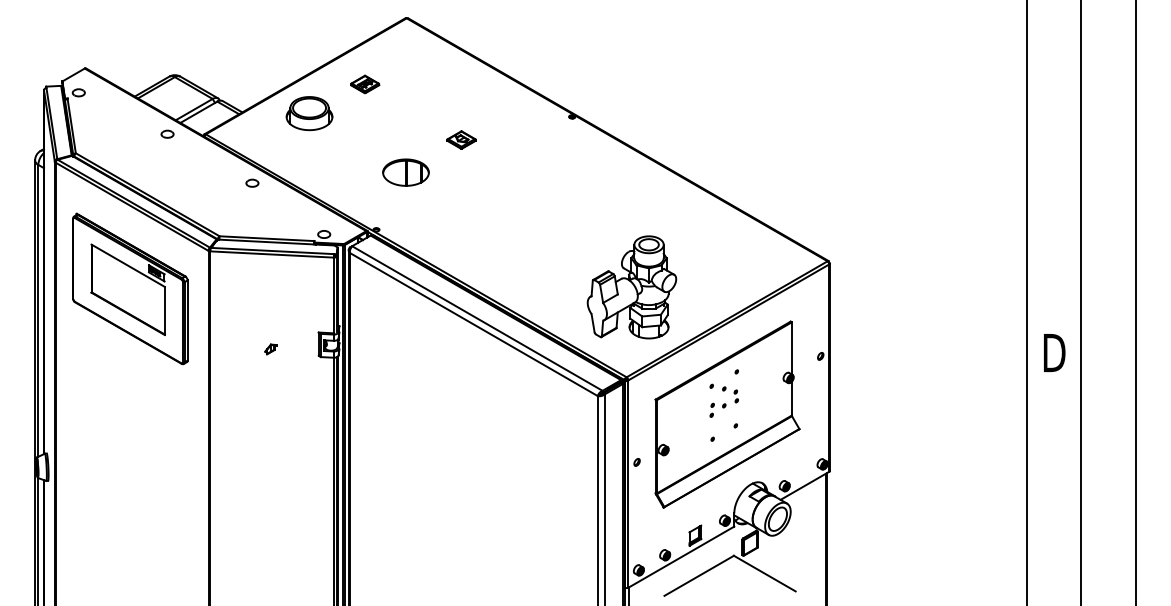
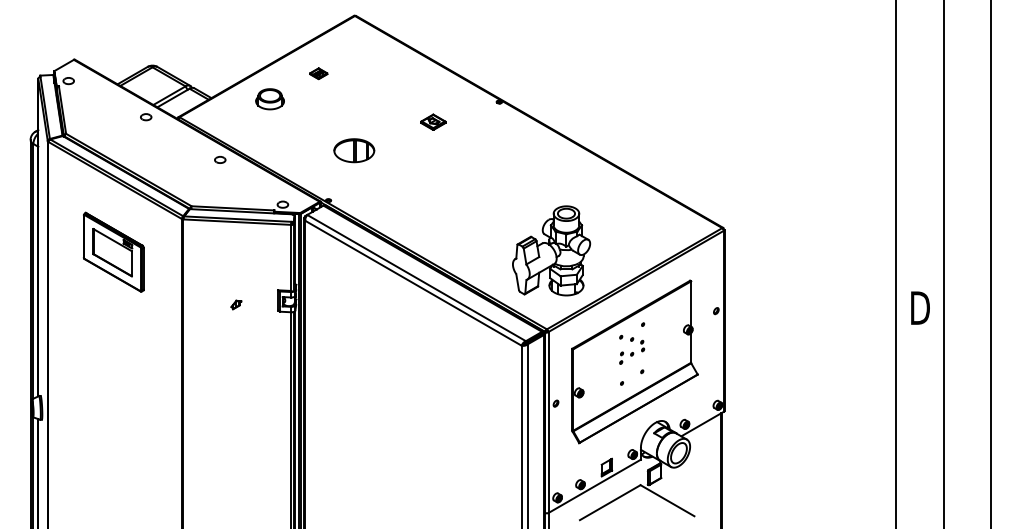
part: (365, 84) -> (318, 73), size x0.7
part: (309, 113) -> (270, 99), size x0.7
part: (461, 139) -> (433, 121), moved
part: (130, 288) -> (113, 251), size x0.6

